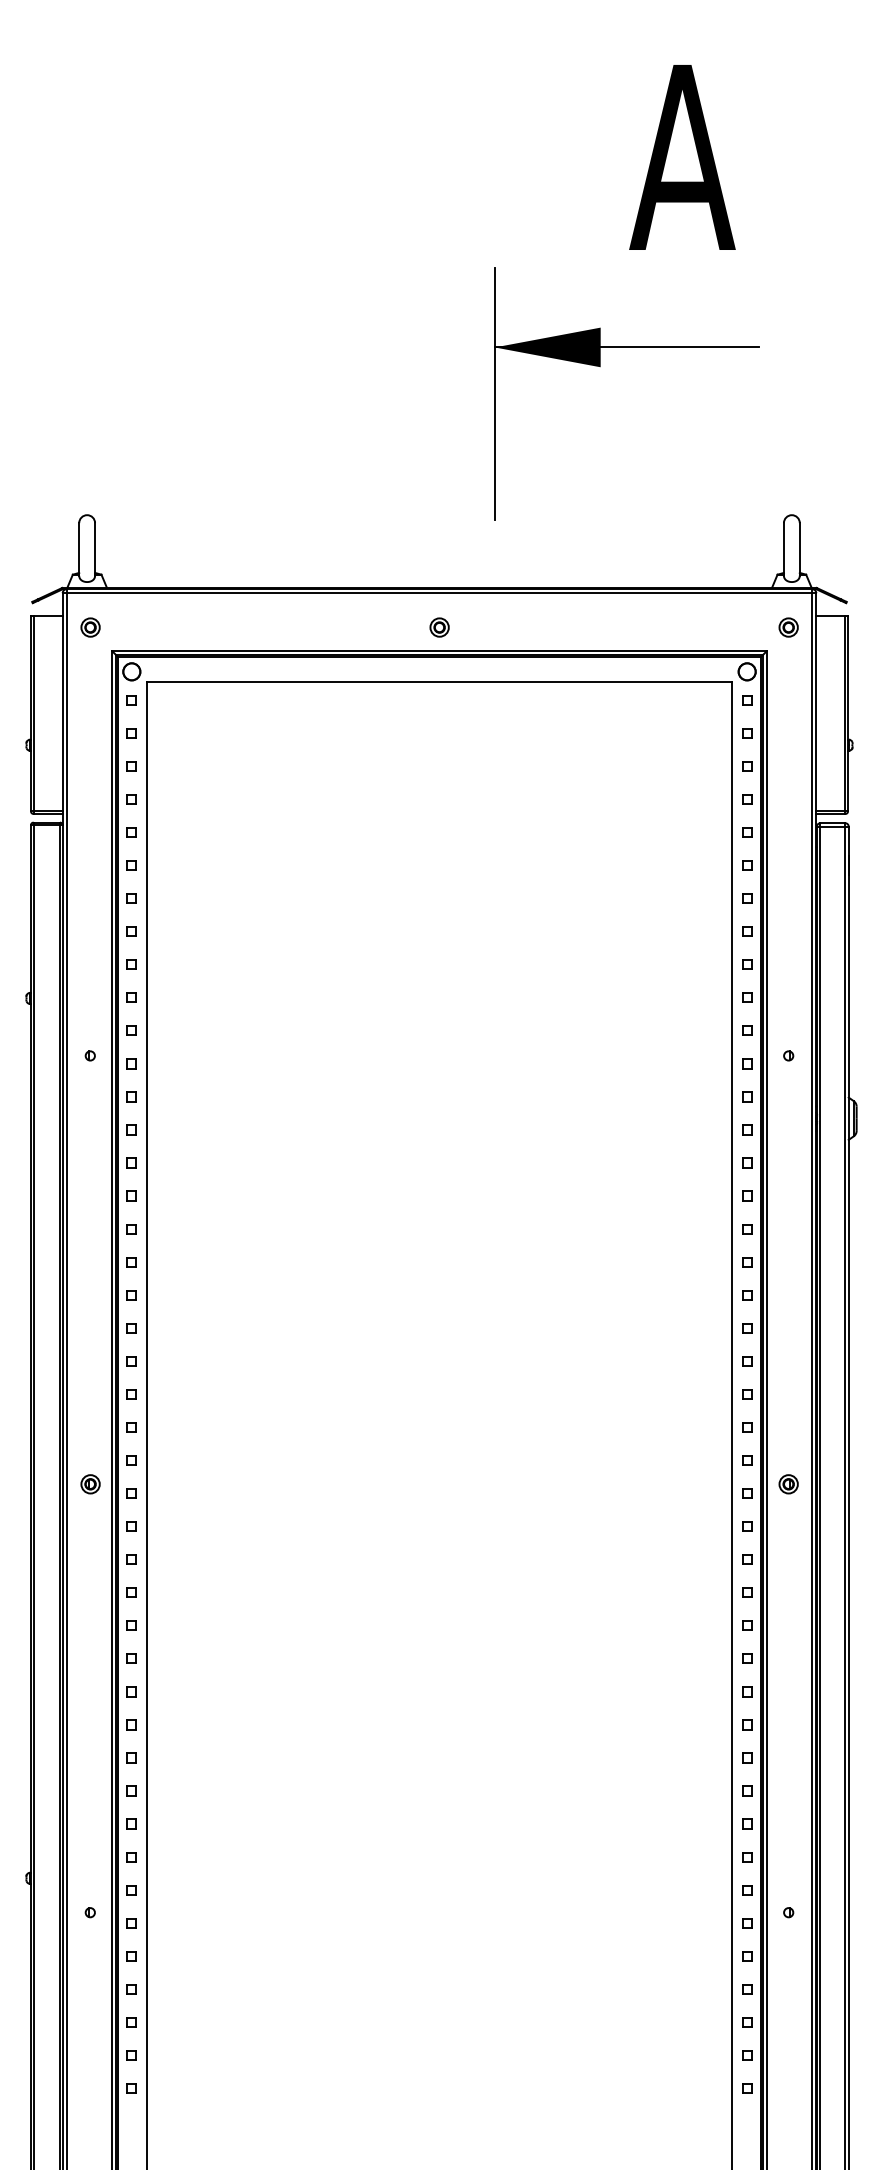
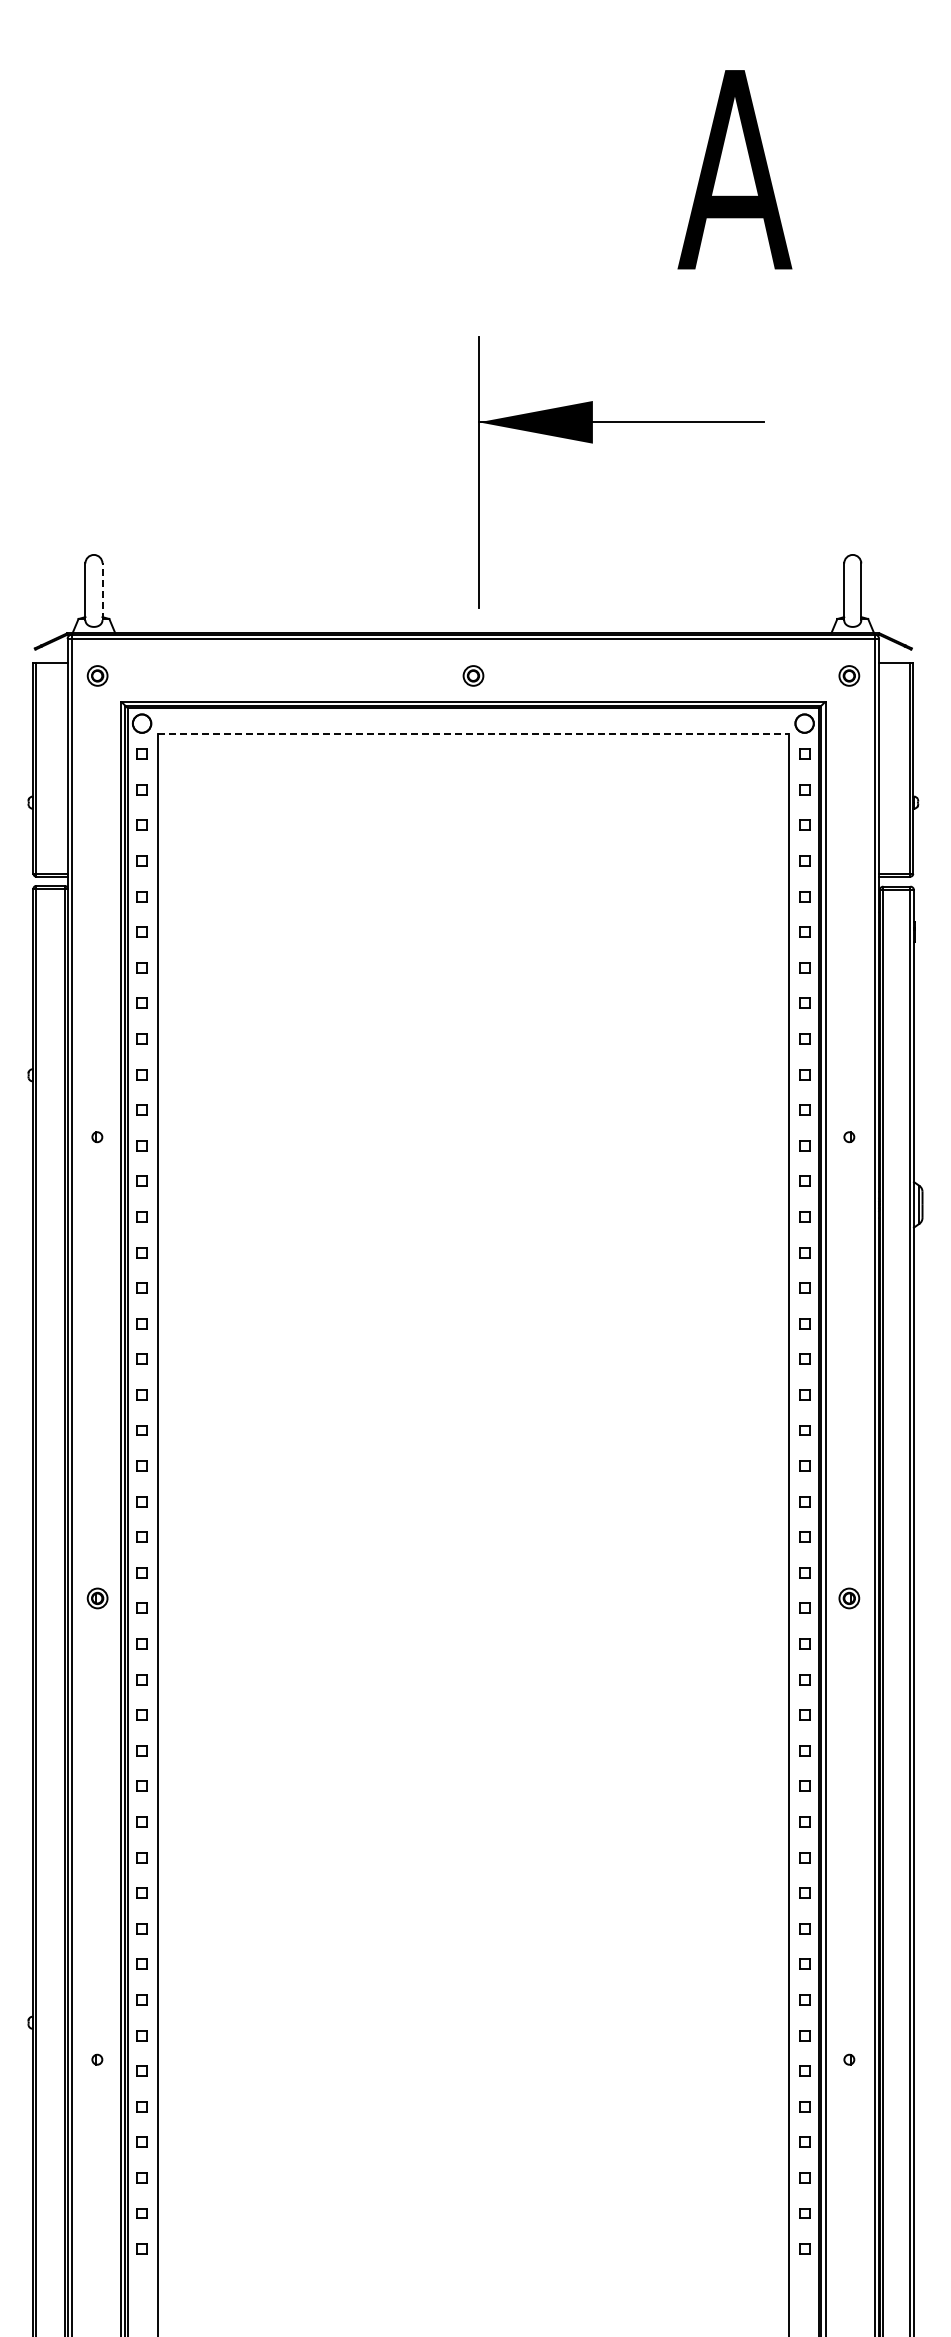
part: (600, 367) -> (592, 443), moved
line: (95, 549) -> (102, 591), solid -> dashed
line: (439, 681) -> (473, 734), solid -> dashed

